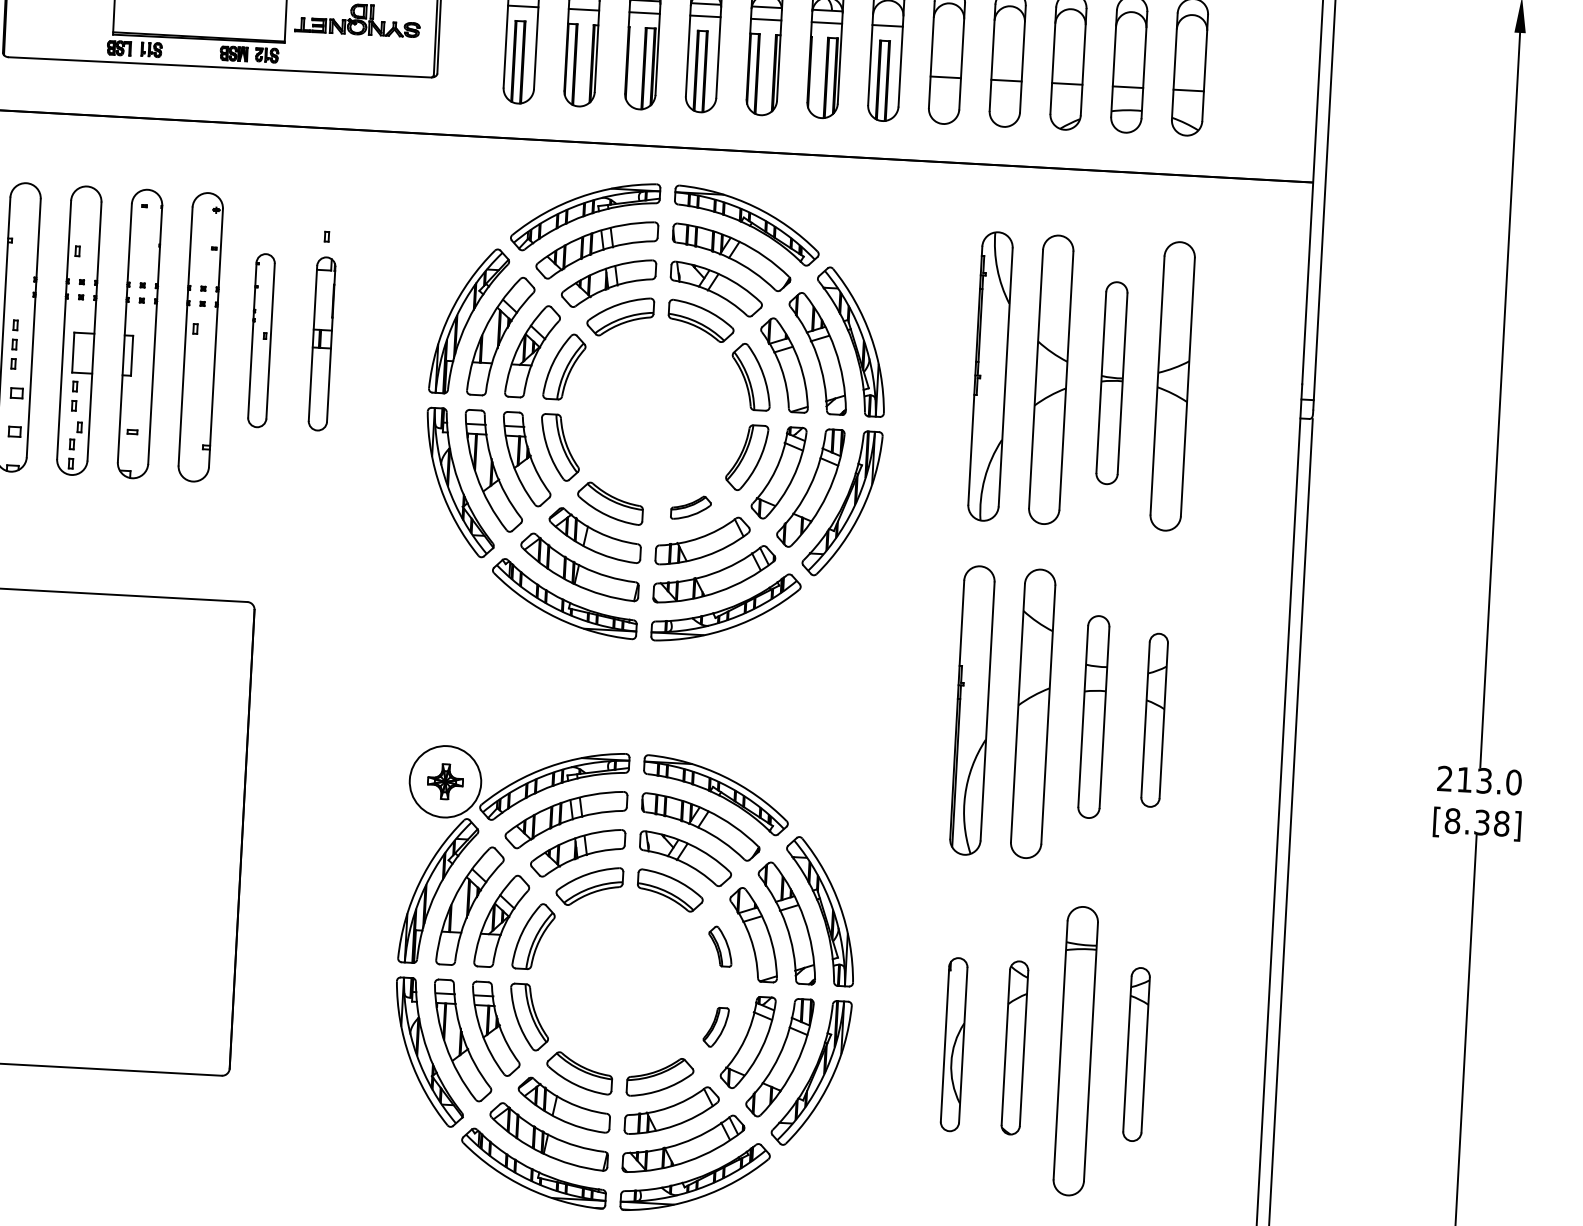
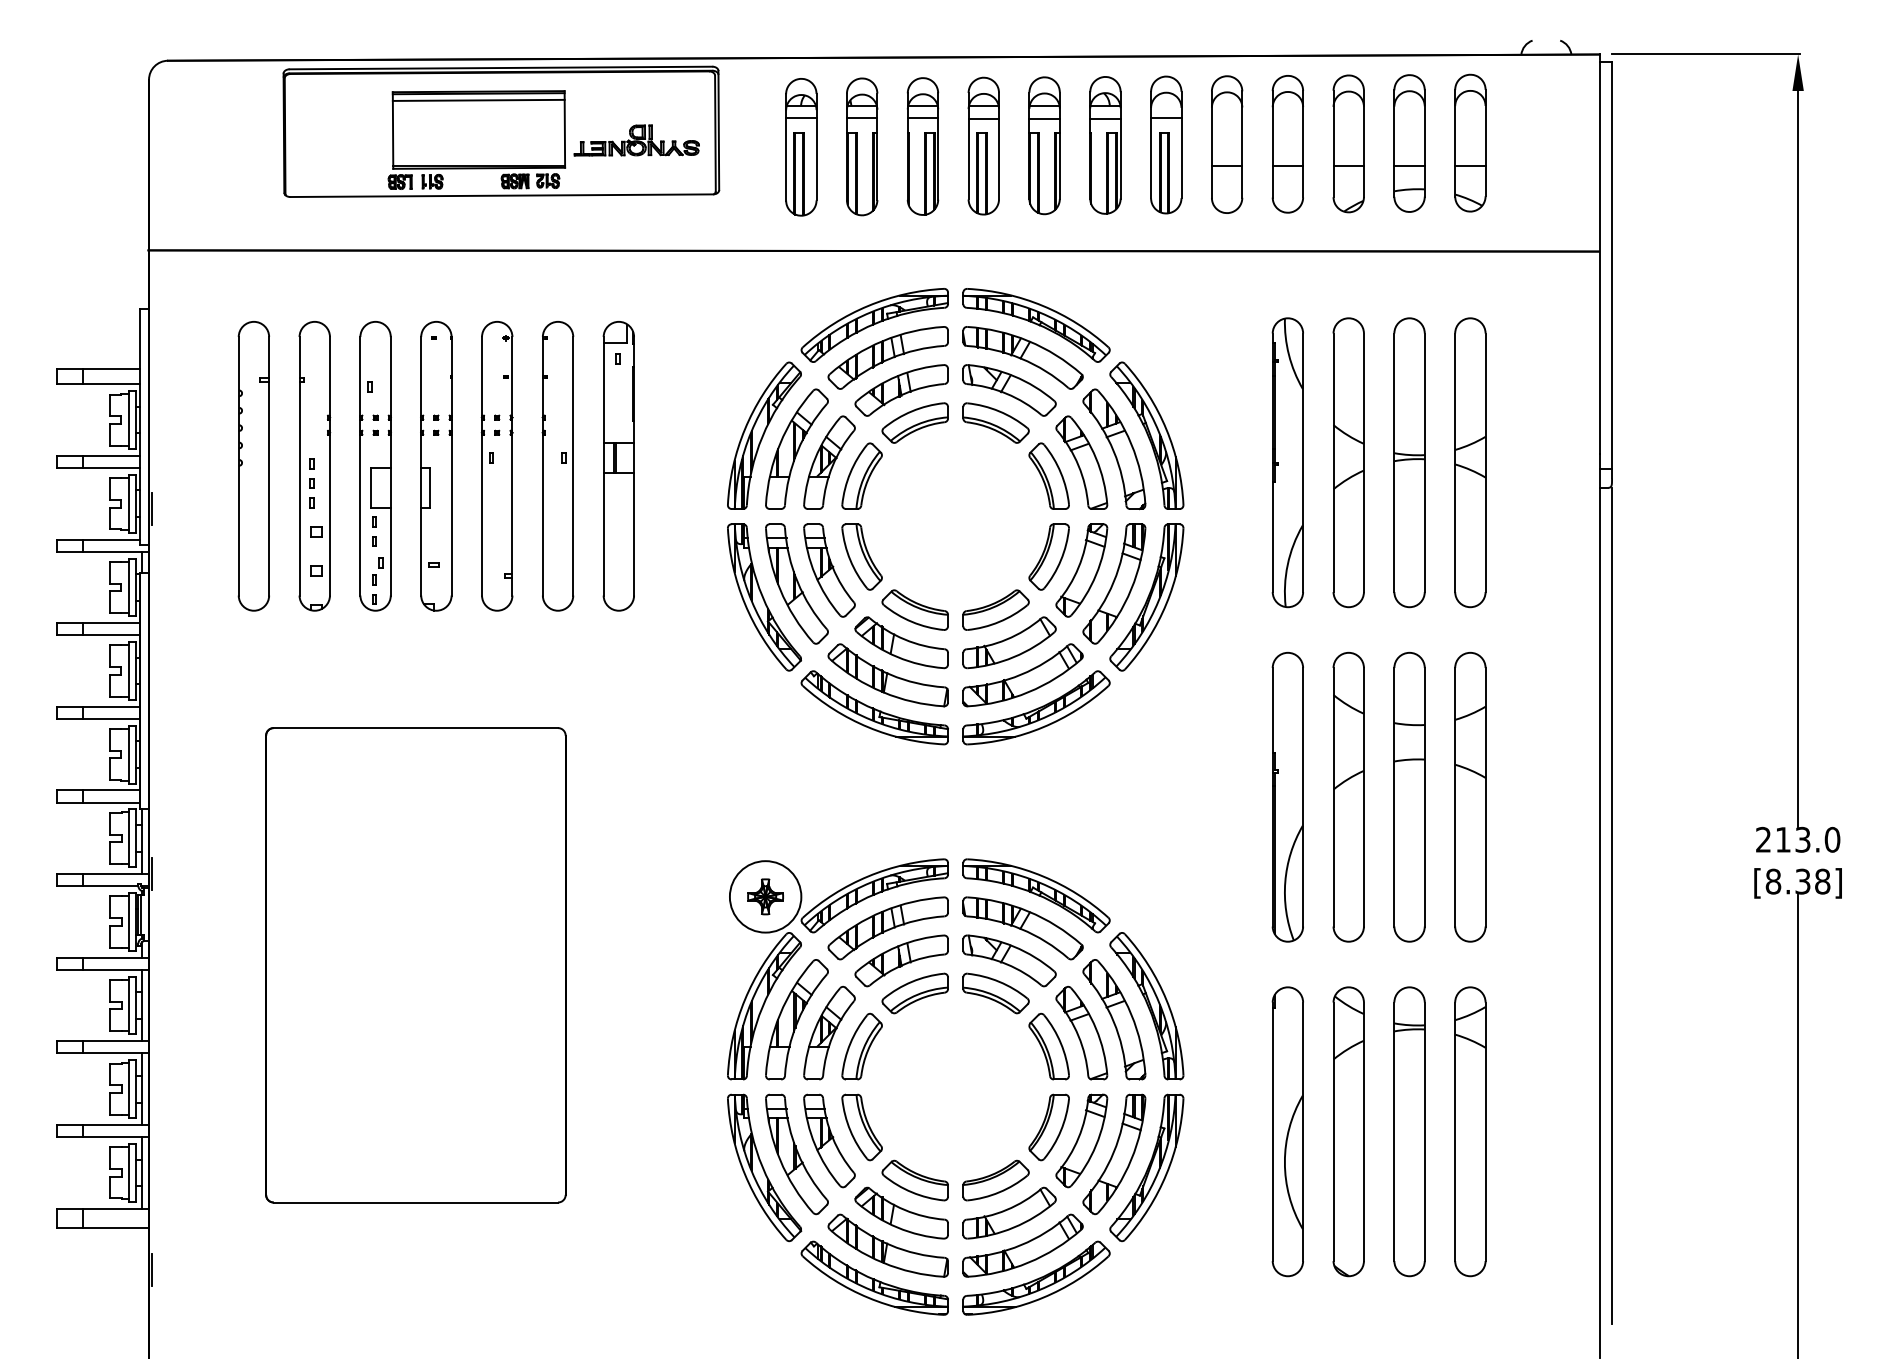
part: (260, 340) -> (557, 466), size x1.67
part: (321, 344) -> (618, 466), size x1.67
part: (1111, 382) -> (1409, 462), size x1.43
part: (690, 507) -> (995, 609), size x1.67
part: (1093, 716) -> (1409, 796), size x1.43
part: (1154, 719) -> (1470, 796), size x1.67
part: (719, 946) -> (1048, 1046), size x1.67
part: (715, 1027) -> (1048, 1127), size x1.67
part: (953, 1044) -> (1287, 1131), size x1.67
part: (1014, 1047) -> (1348, 1131), size x1.67
part: (1136, 1054) -> (1470, 1131), size x1.67

